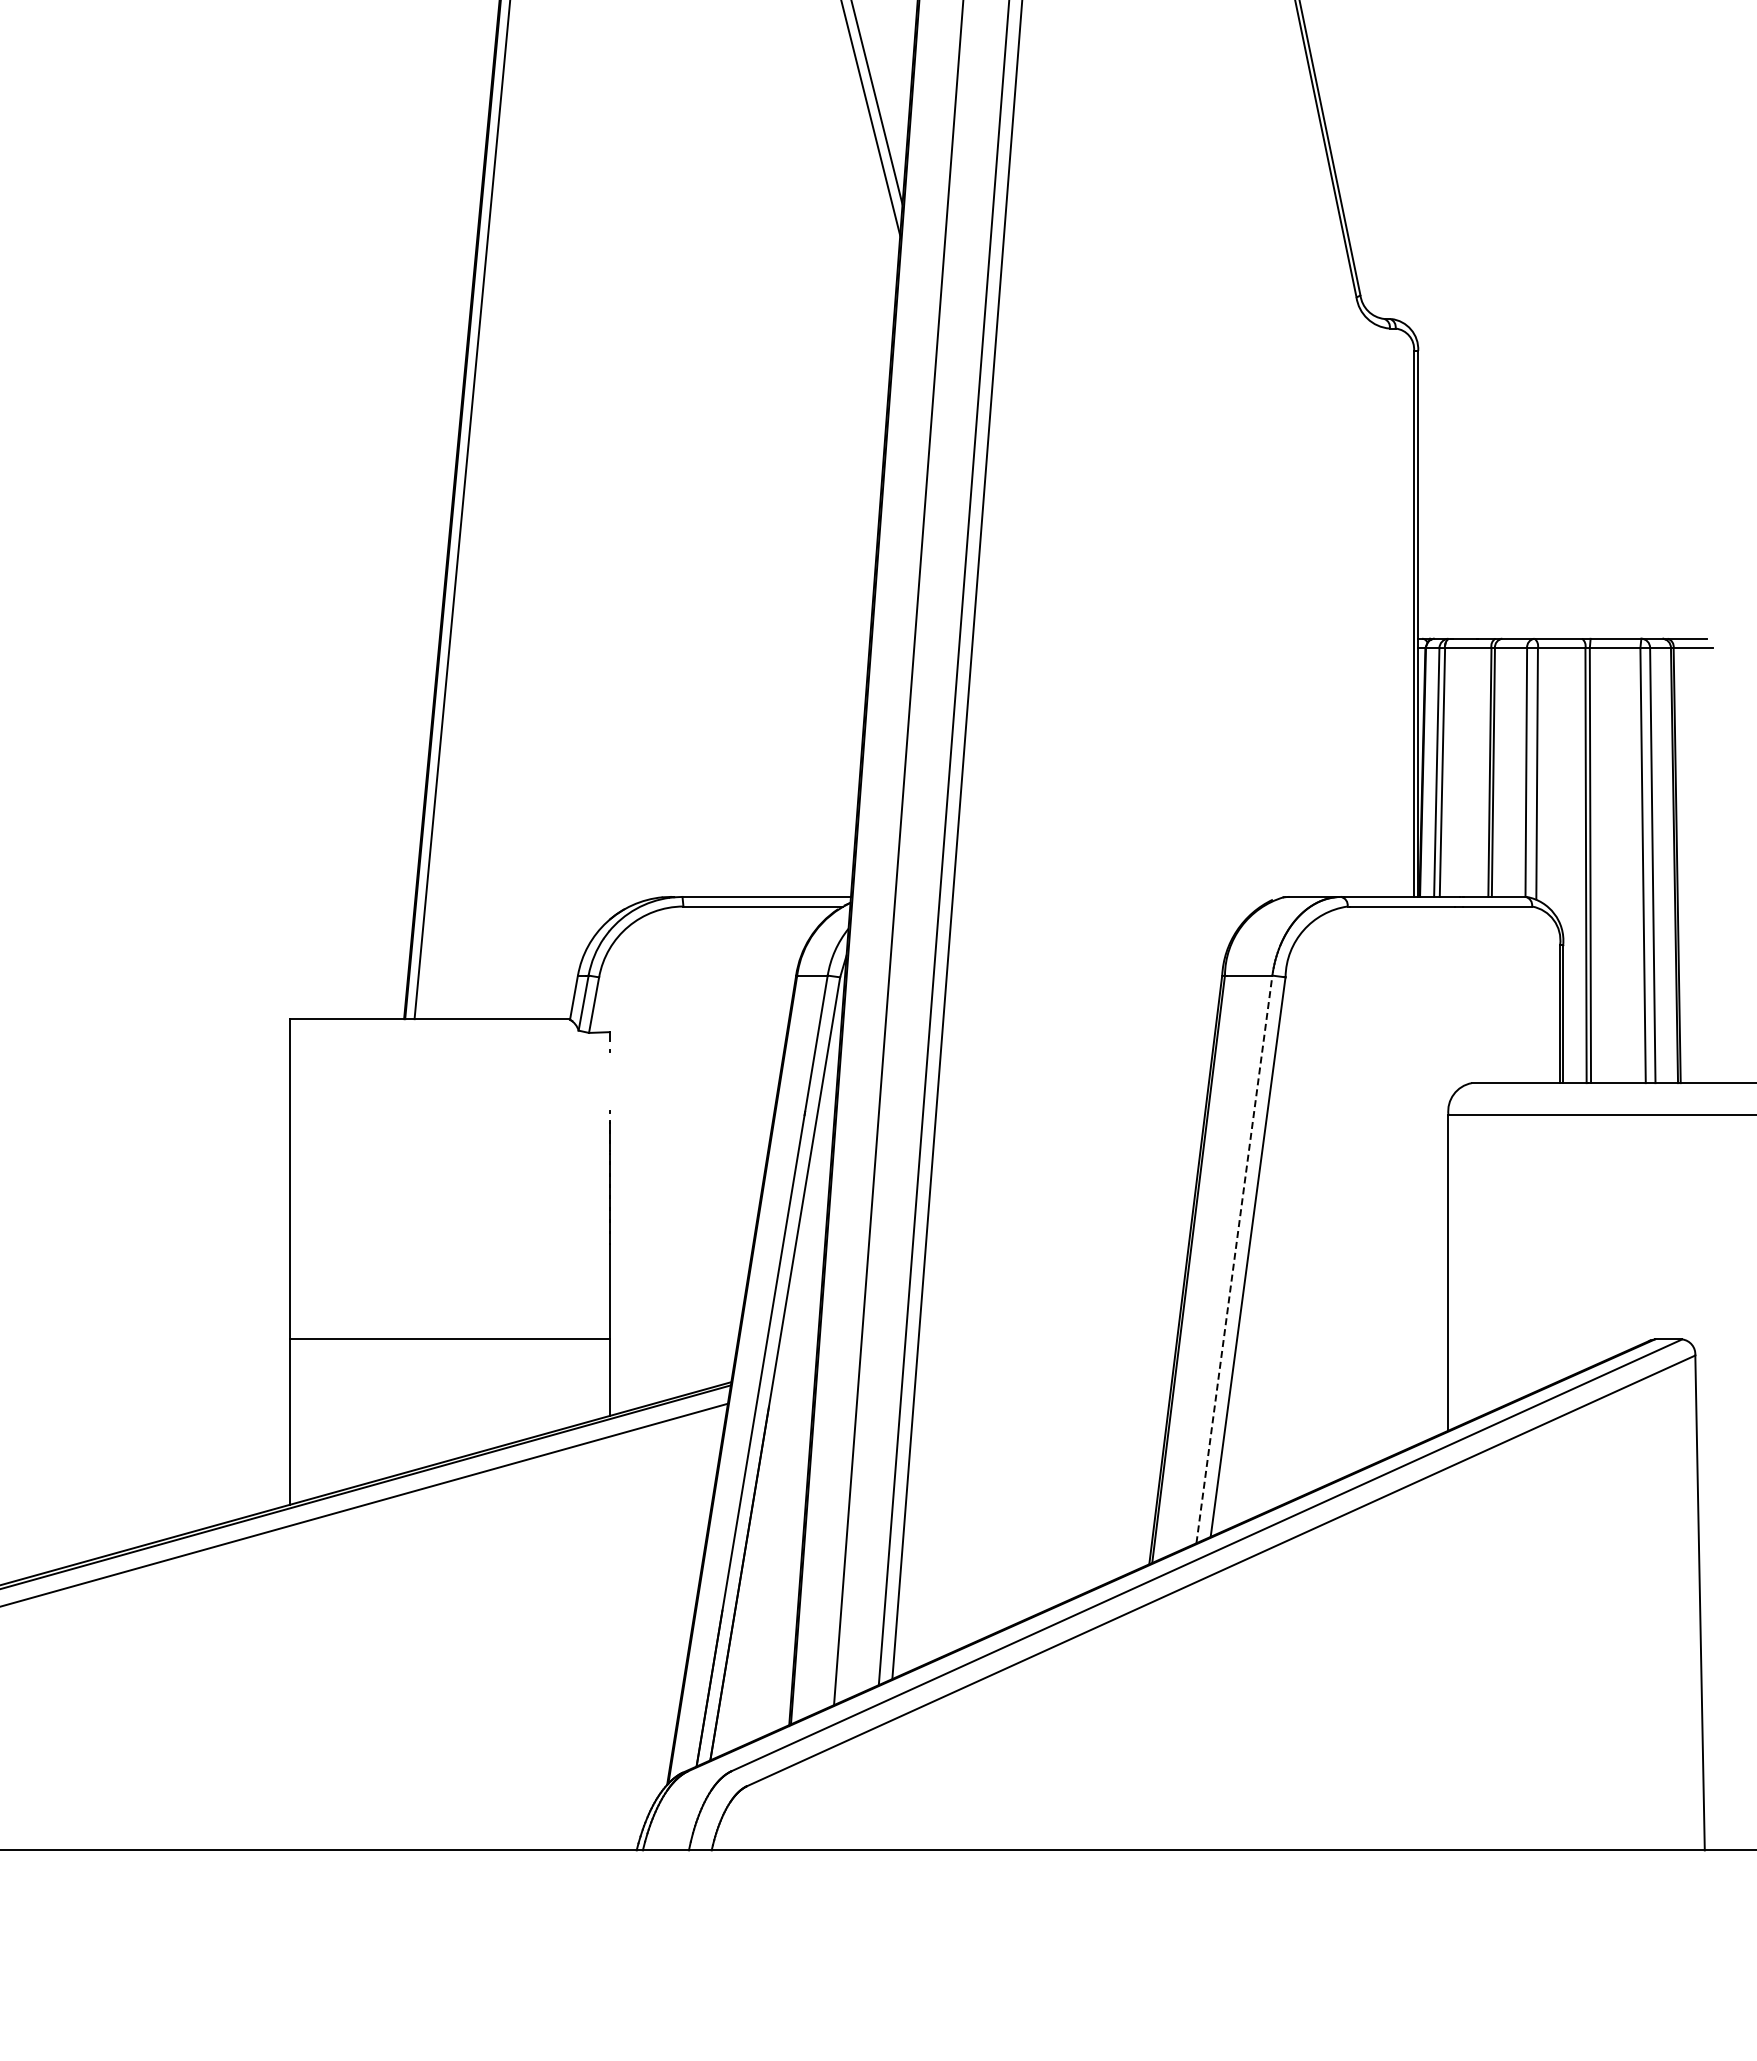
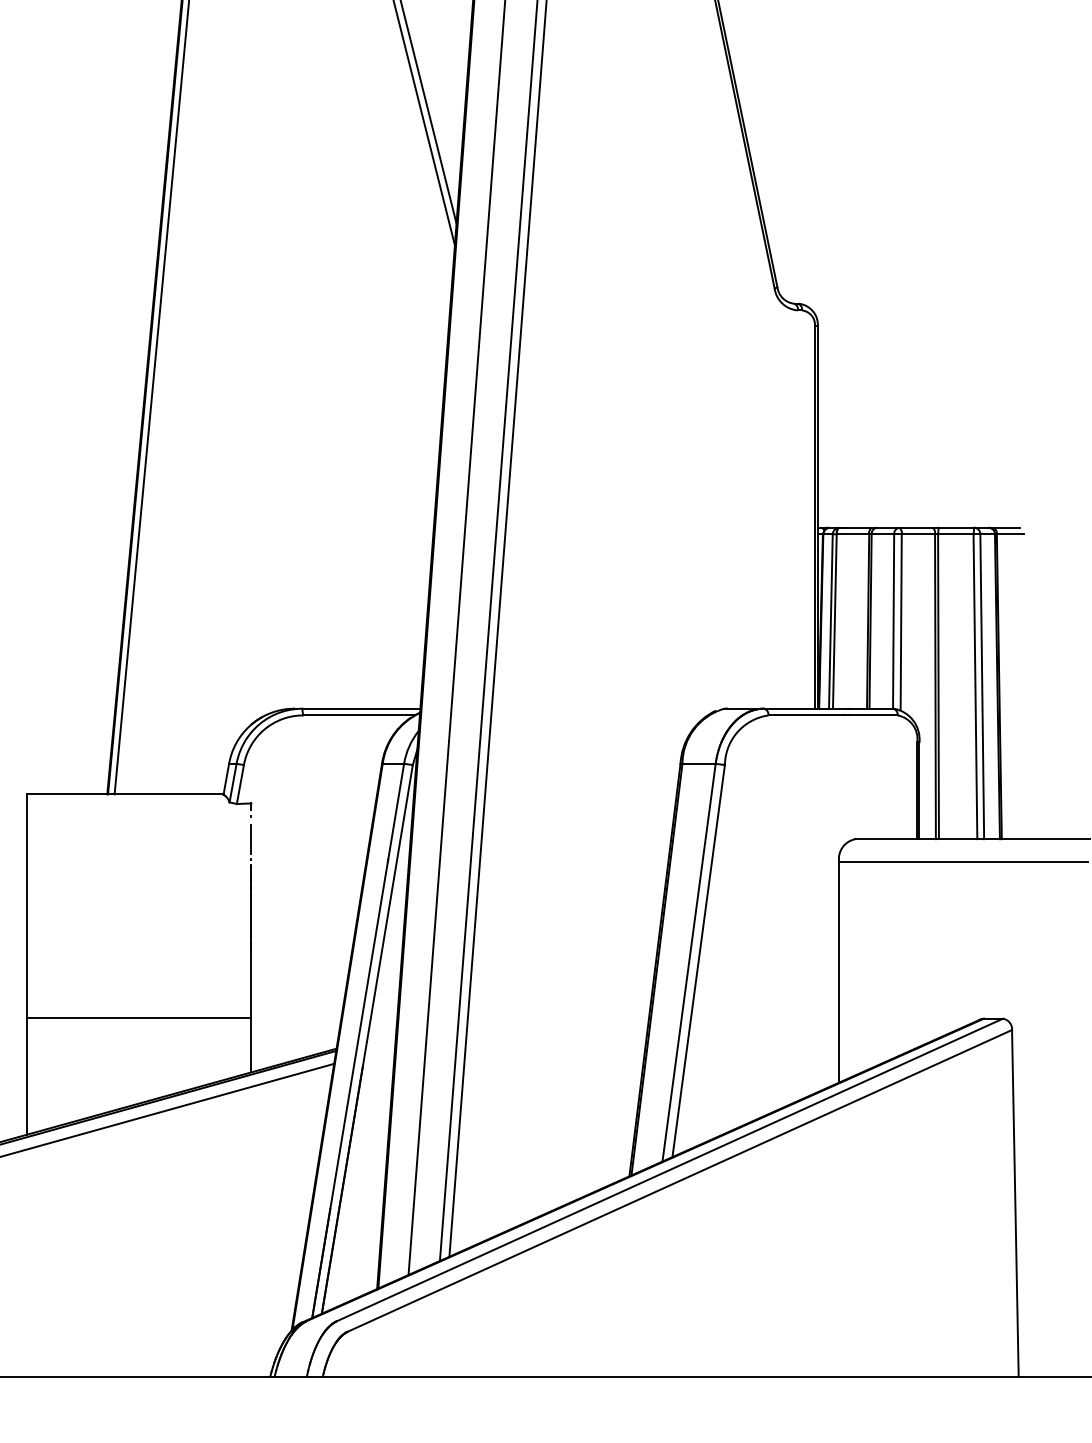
line: (609, 1083) -> (251, 839), added
line: (1234, 1258) -> (689, 962), dashed -> solid

